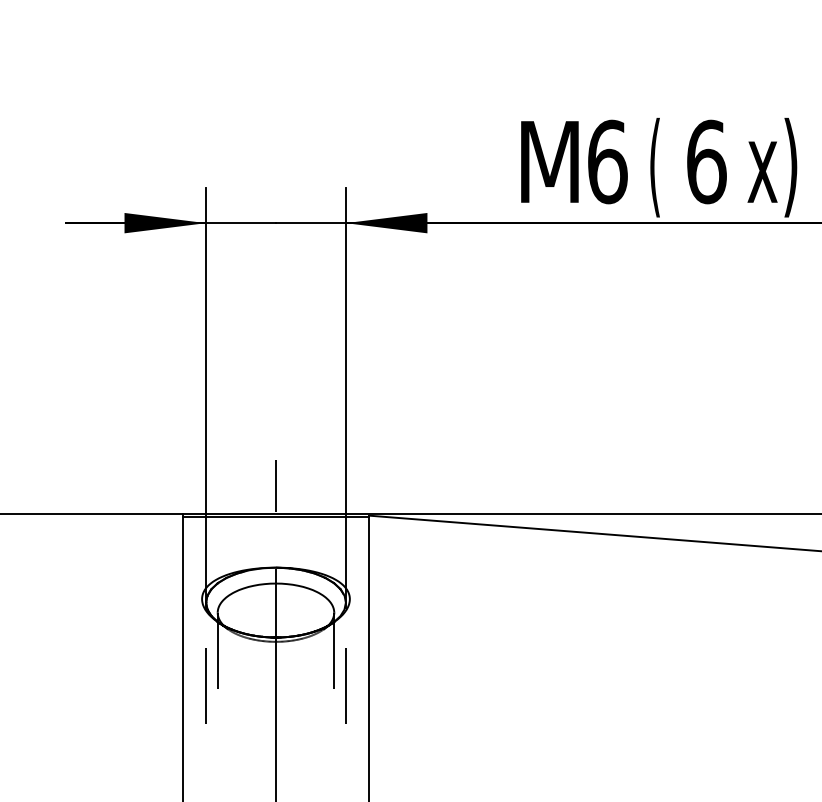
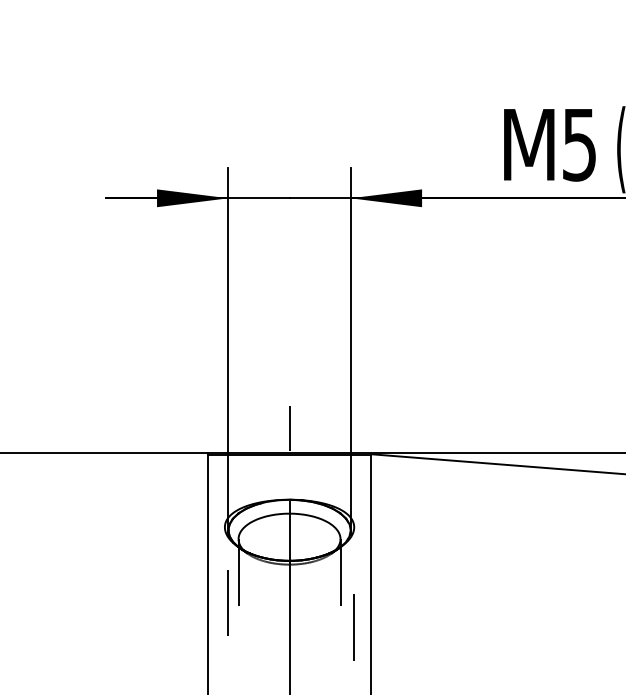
text: (607, 161) -> (579, 144), 6 -> 5
line: (345, 685) -> (353, 627), moved

